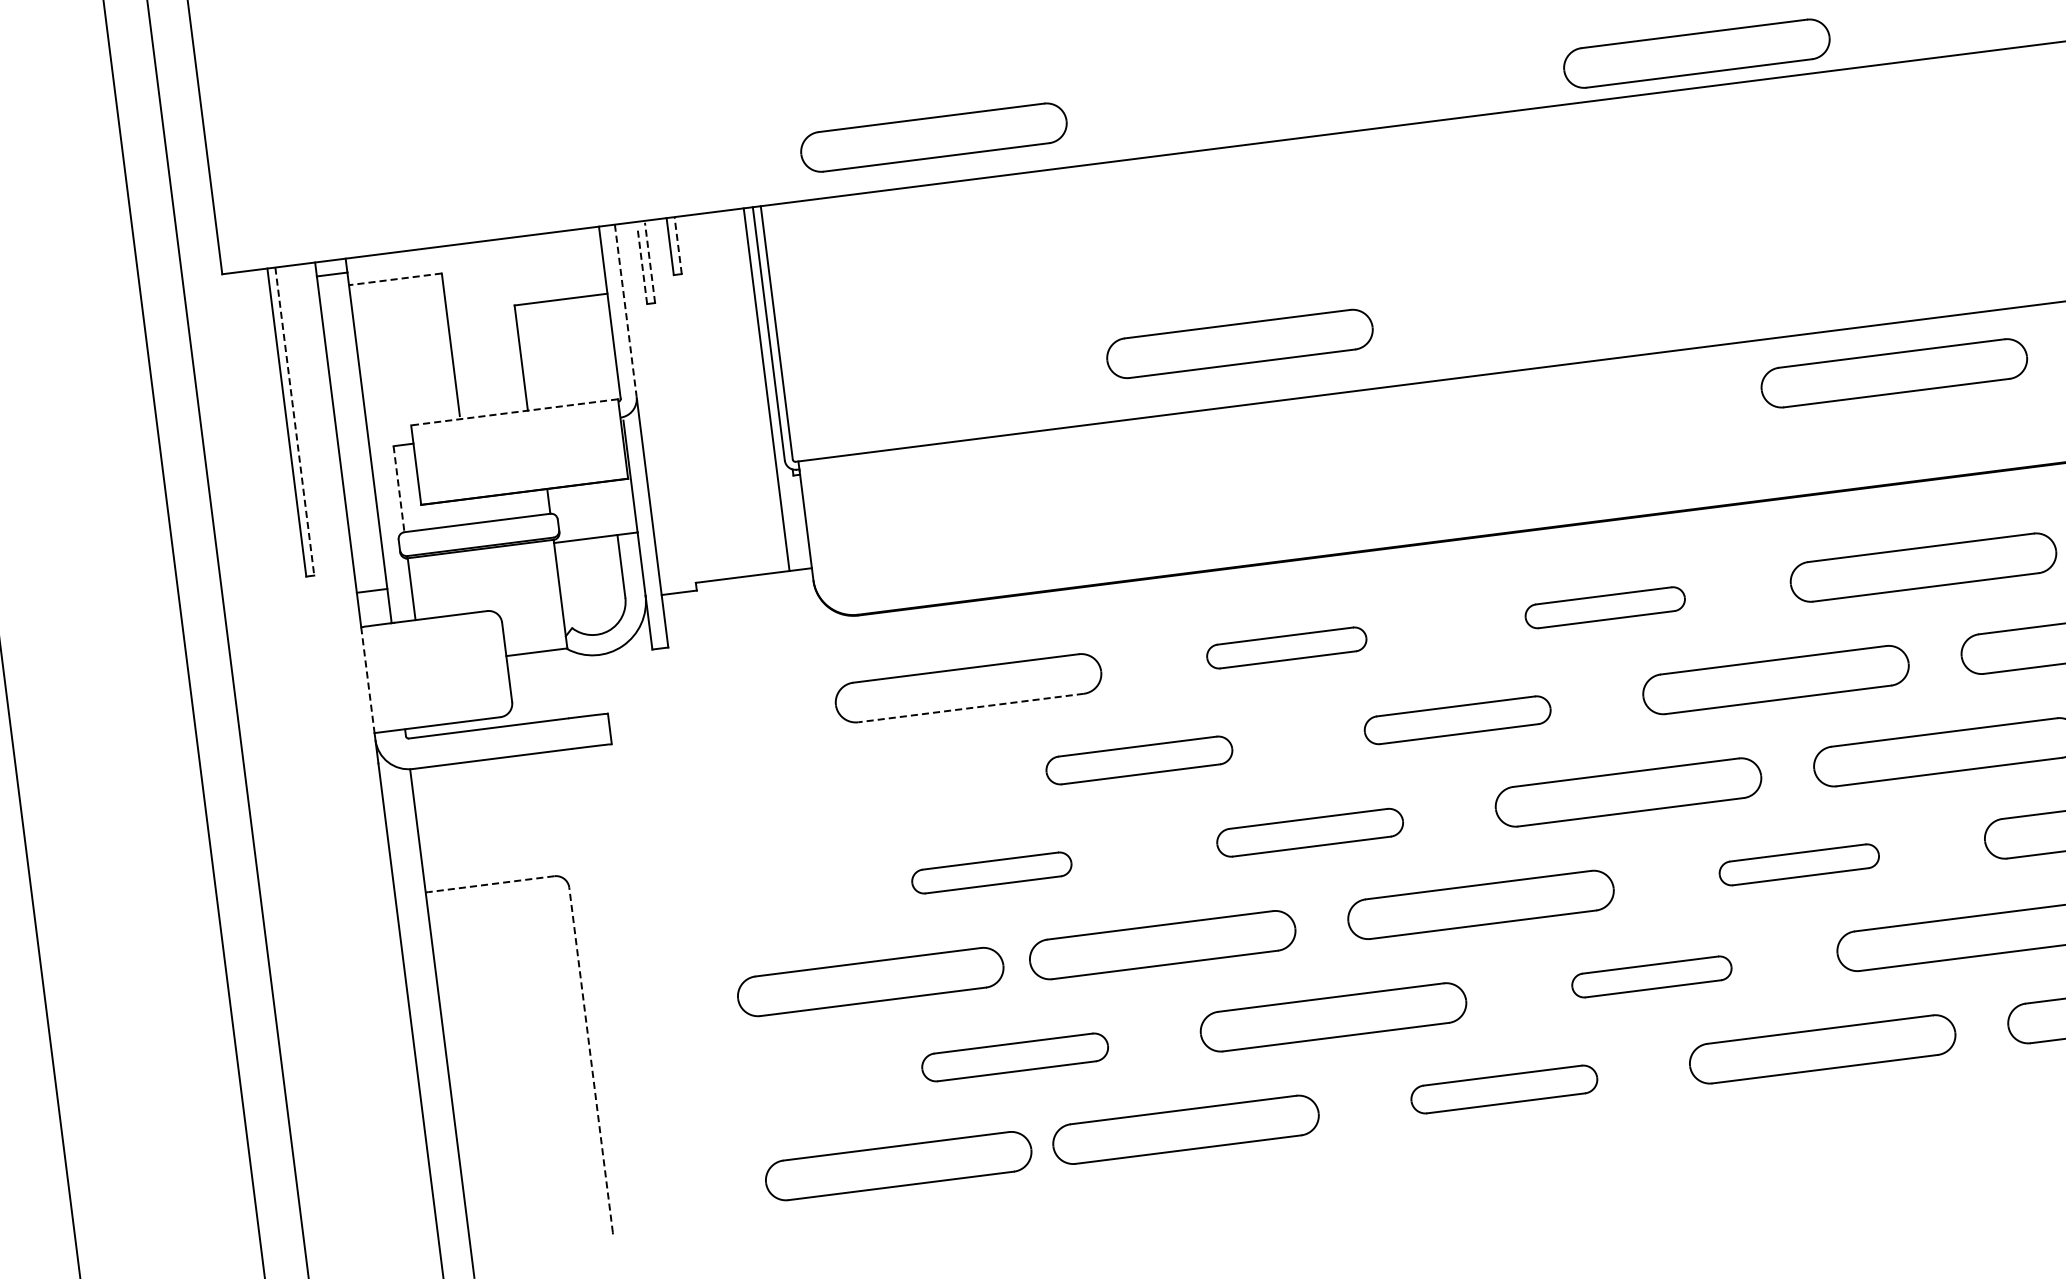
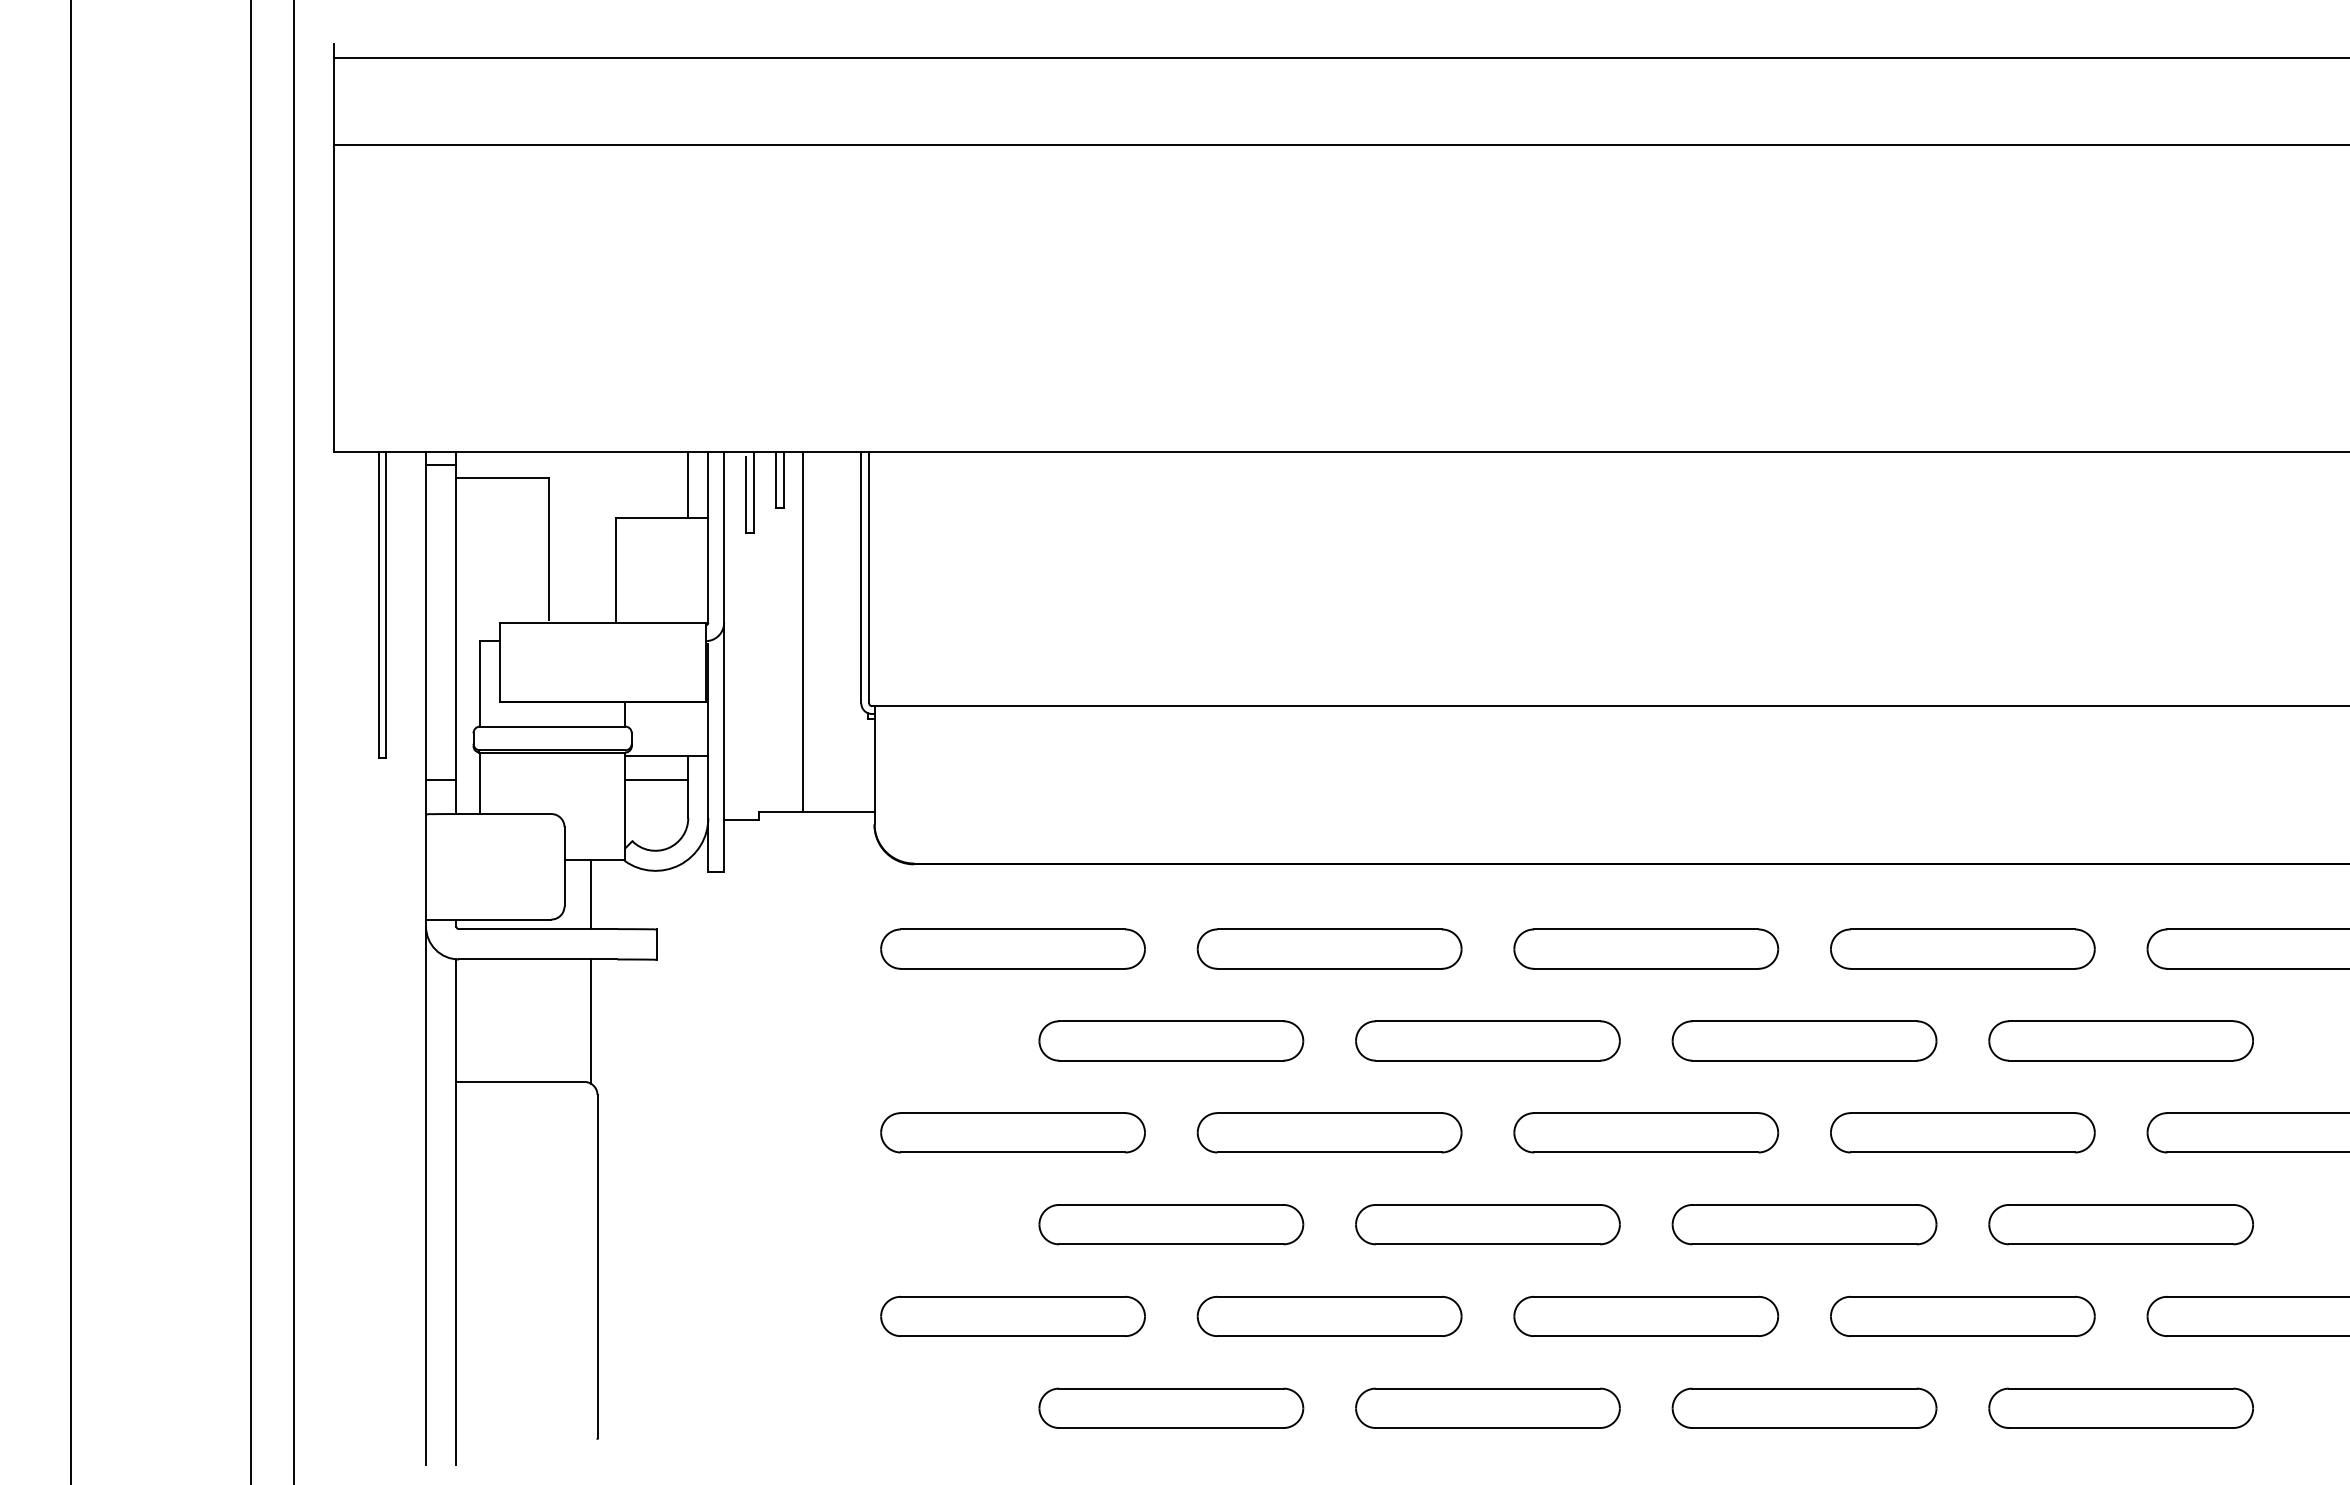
part: (1696, 53) -> (1804, 417), removed
part: (934, 137) -> (1047, 405), removed
line: (678, 245) -> (783, 479), dashed -> solid
line: (583, 262) -> (688, 484), added
line: (649, 263) -> (753, 493), dashed -> solid
line: (641, 265) -> (745, 494), dashed -> solid
line: (395, 278) -> (502, 477), dashed -> solid
line: (626, 311) -> (724, 537), dashed -> solid
part: (1240, 343) -> (1321, 645), removed
part: (1894, 372) -> (1958, 754), removed
line: (766, 389) -> (803, 631), moved
line: (514, 412) -> (602, 622), dashed -> solid
line: (294, 422) -> (386, 605), dashed -> solid
line: (399, 488) -> (480, 683), dashed -> solid
line: (588, 563) -> (656, 780), added
part: (1605, 607) -> (1646, 948), size x1.67
part: (1286, 647) -> (1329, 948), size x1.67
line: (368, 680) -> (426, 867), dashed -> solid
line: (536, 686) -> (590, 894), added
line: (970, 707) -> (1012, 968), dashed -> solid
part: (1457, 719) -> (1487, 1040), size x1.43
part: (1139, 759) -> (1171, 1040), size x1.43
line: (552, 814) -> (590, 1021), added
part: (1310, 832) -> (1329, 1132), size x1.43
part: (1799, 864) -> (1804, 1224), size x1.67
part: (991, 872) -> (1012, 1132), size x1.67
line: (491, 883) -> (521, 1081), dashed -> solid
part: (1651, 976) -> (1646, 1315), size x1.67
part: (870, 981) -> (880, 1224), removed
part: (1014, 1056) -> (1012, 1315), size x1.43
line: (591, 1060) -> (597, 1266), dashed -> solid
part: (1503, 1088) -> (1487, 1407), size x1.43
part: (898, 1165) -> (885, 1407), removed

